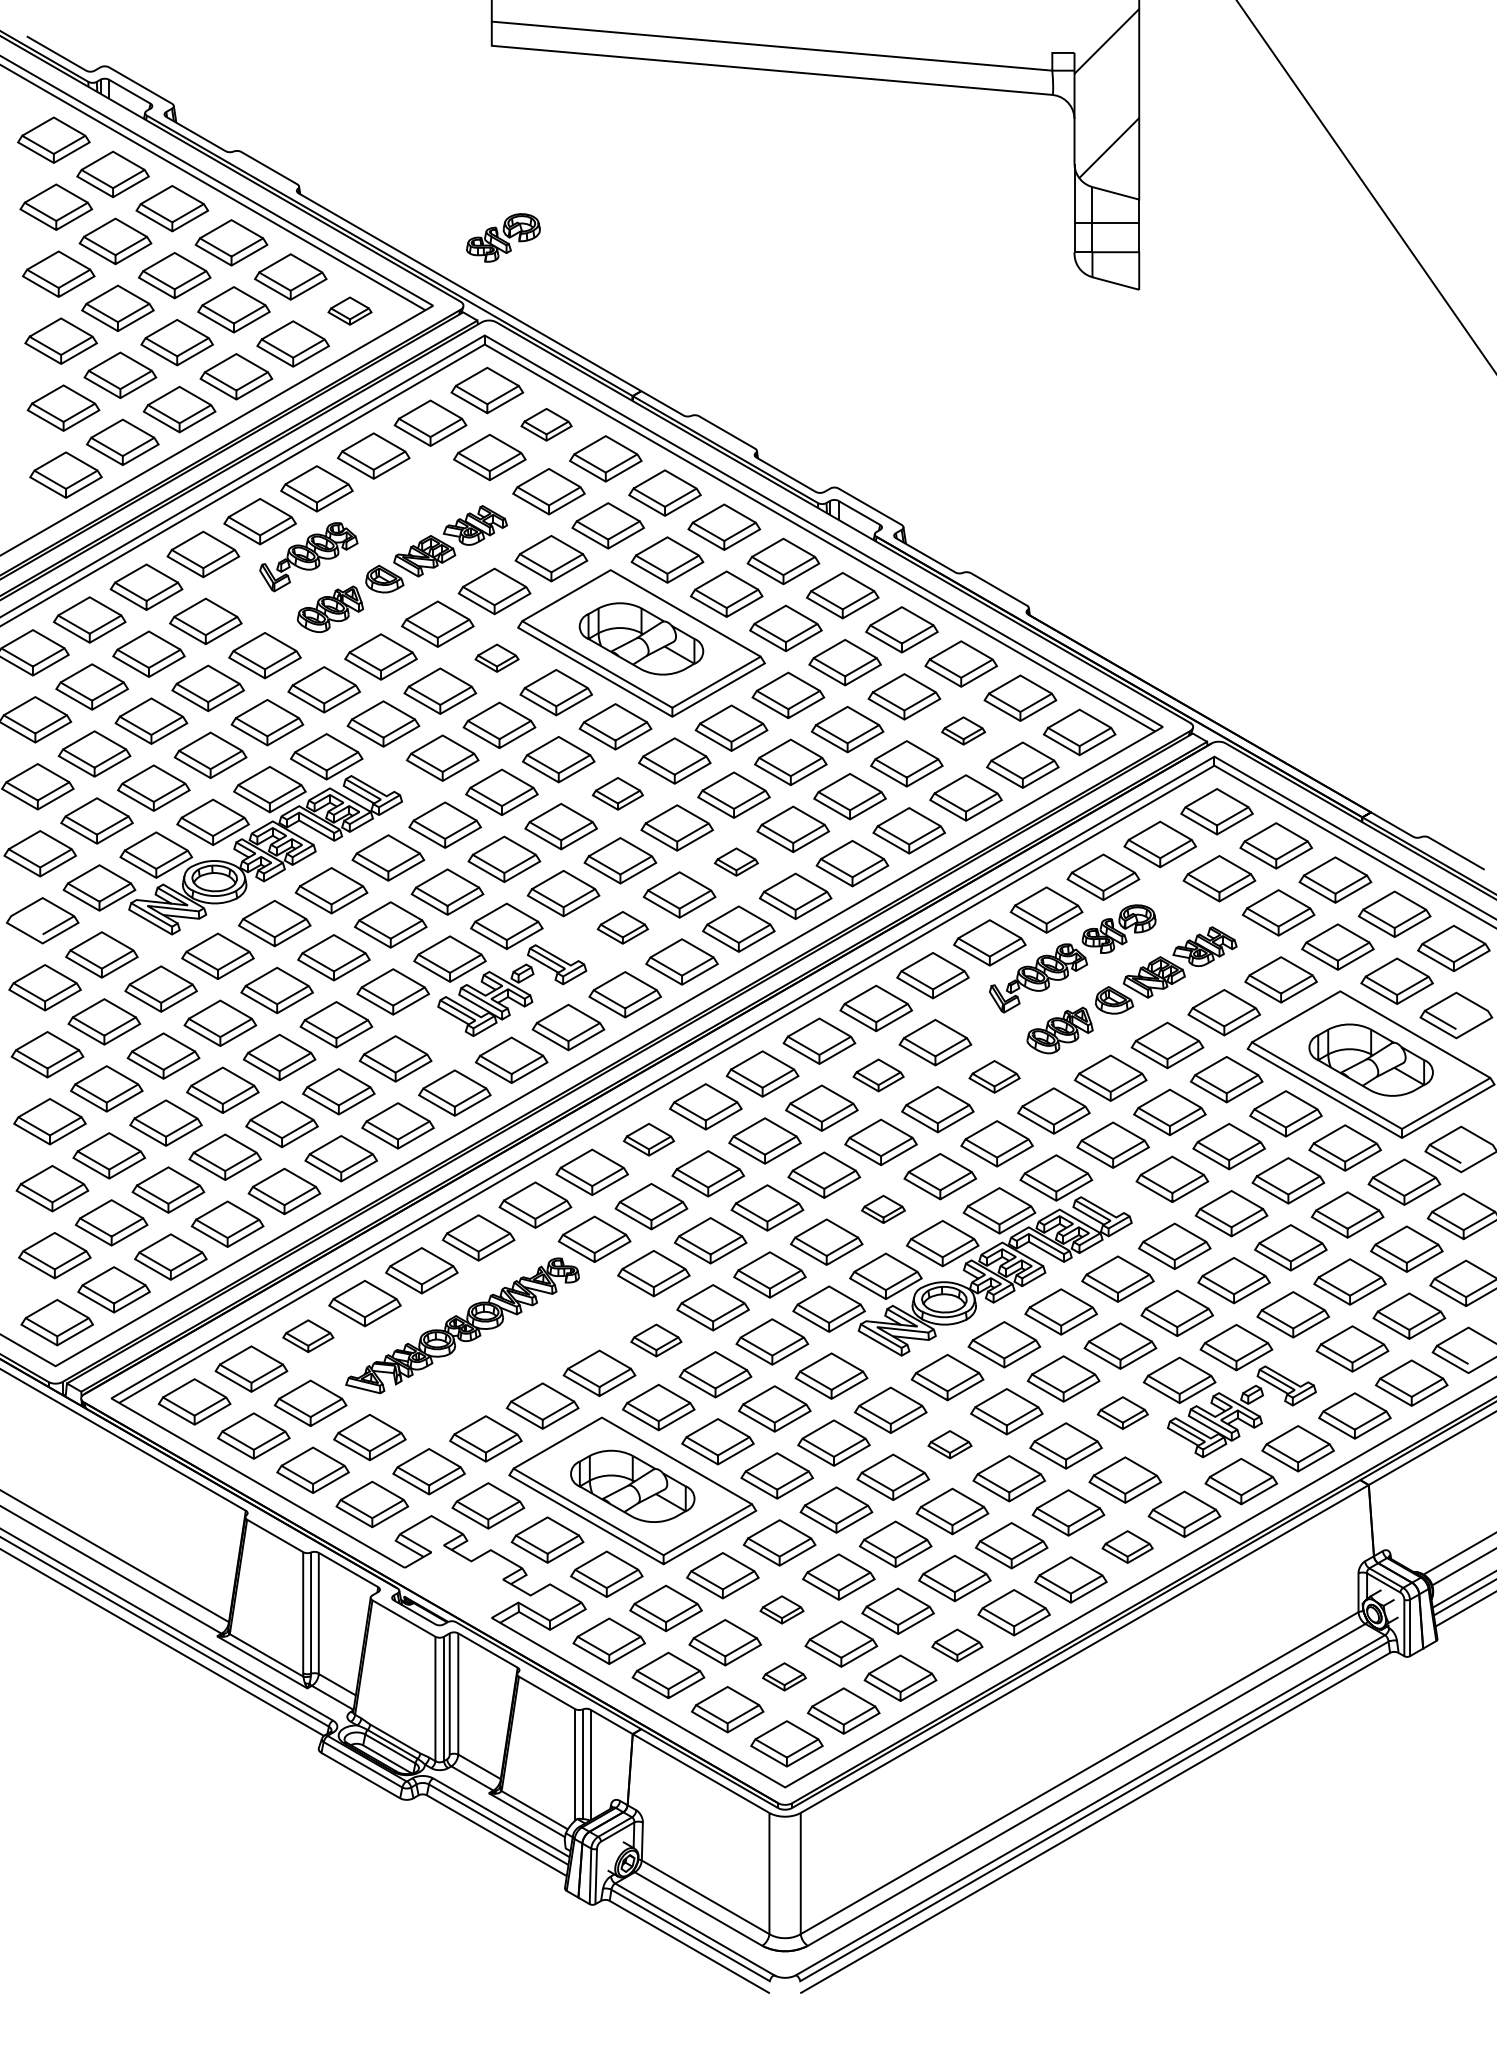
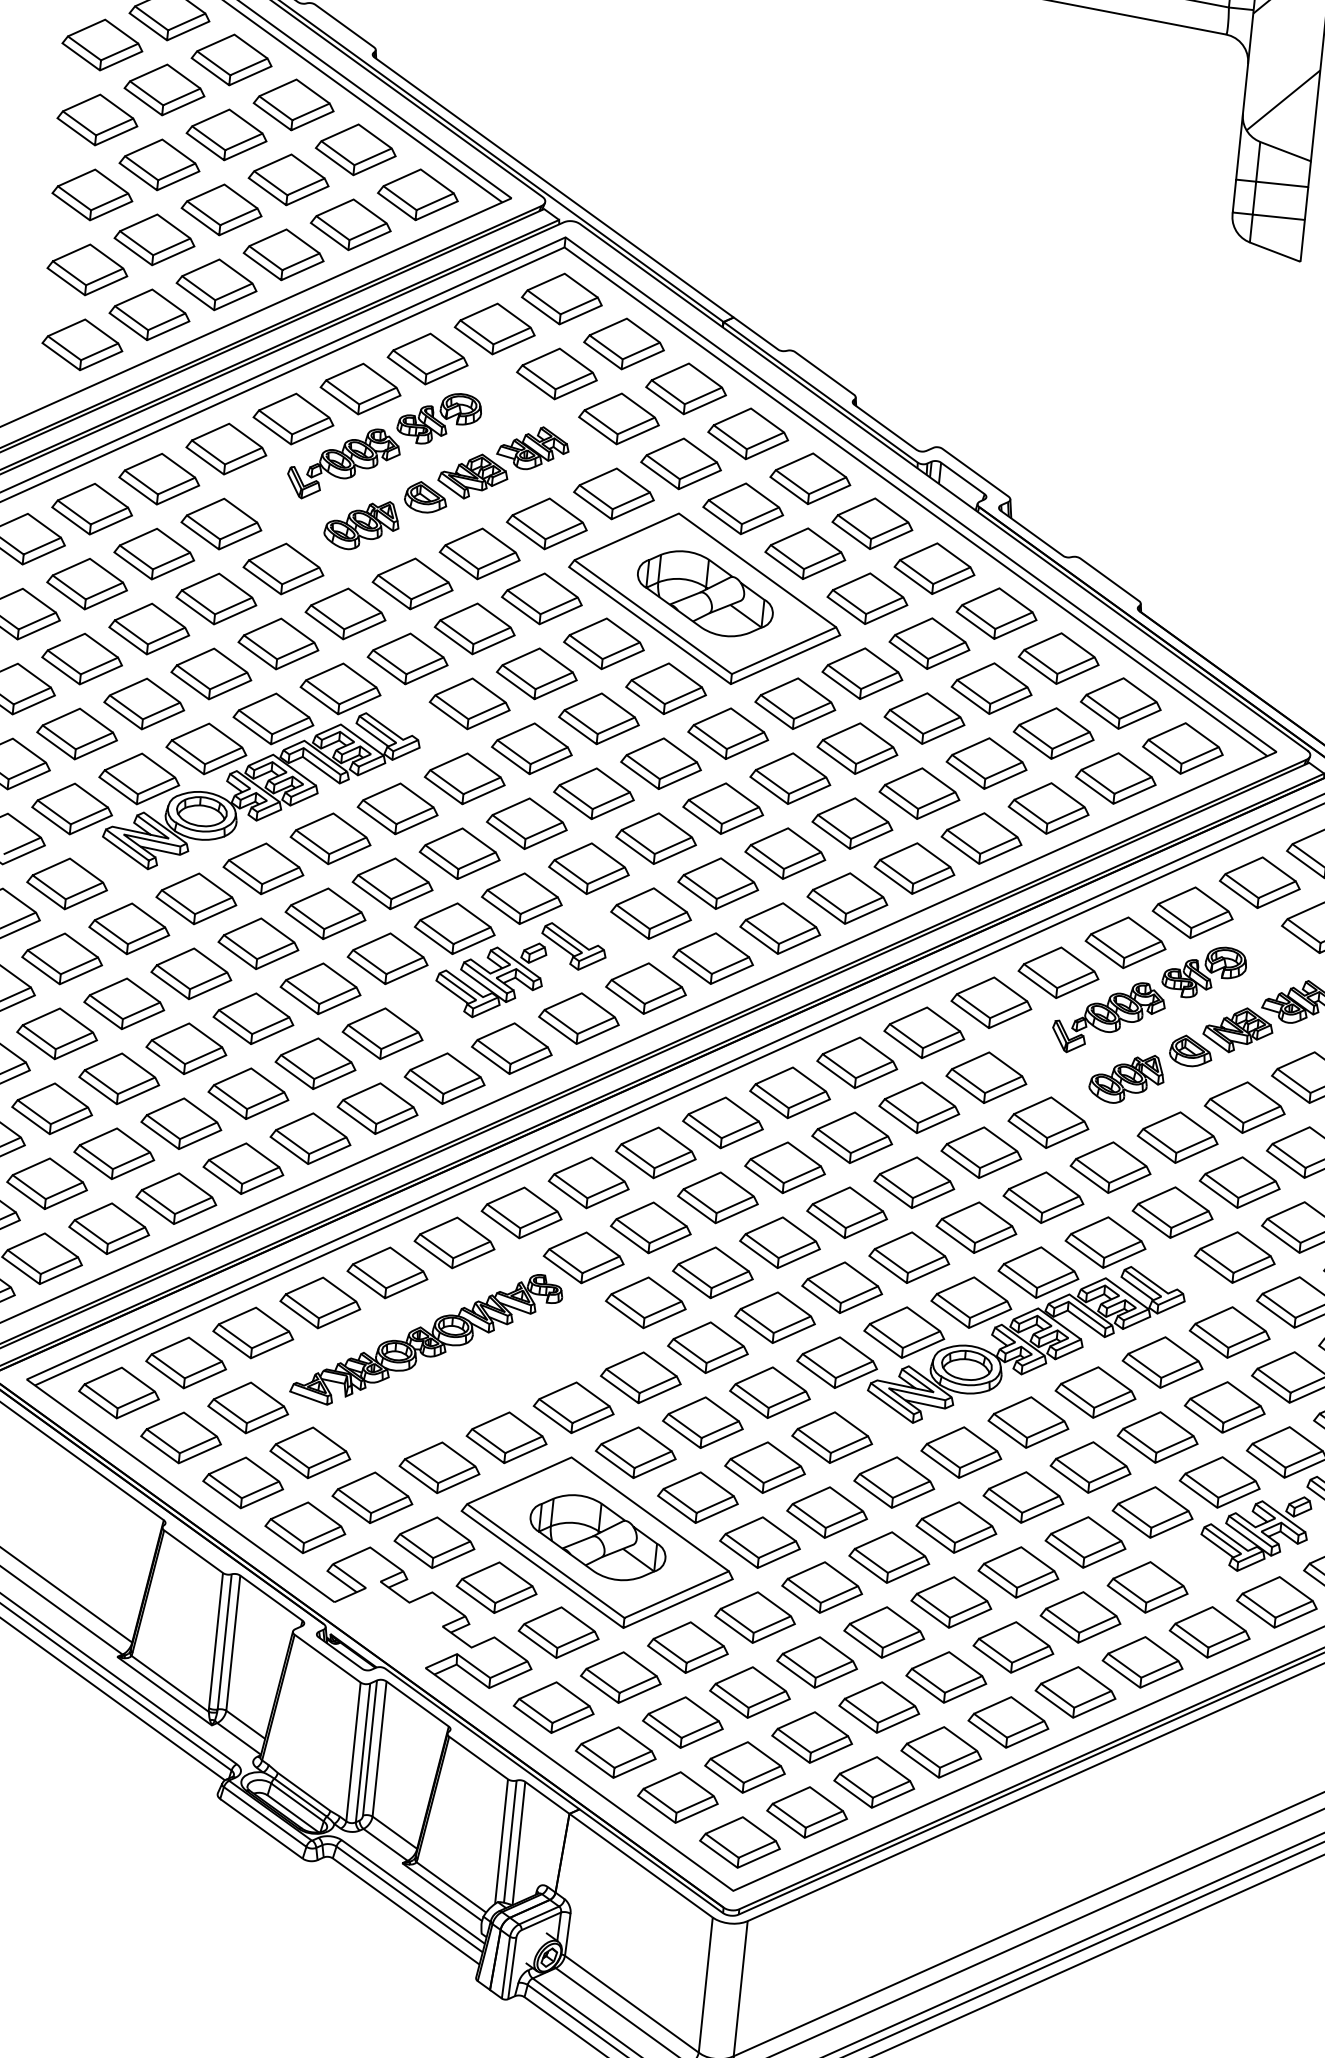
part: (503, 237) -> (439, 418), moved
part: (349, 310) -> (417, 193), size x1.67
part: (546, 424) -> (624, 343), size x1.43
part: (496, 657) -> (541, 597), size x1.67
part: (963, 730) -> (1053, 732), size x1.67
part: (617, 793) -> (660, 763), size x1.43
part: (736, 861) -> (785, 852), size x1.67
part: (622, 927) -> (650, 913), size x1.43
part: (878, 1075) -> (919, 1107), size x1.43
part: (994, 1076) -> (1048, 1122), size x1.43
part: (648, 1139) -> (655, 1152), size x1.43
part: (883, 1209) -> (909, 1257), size x1.67
part: (308, 1335) -> (253, 1332), size x1.43
part: (656, 1340) -> (641, 1377), size x1.43
part: (1122, 1412) -> (1152, 1511), size x1.43
part: (949, 1444) -> (955, 1527), size x1.67
part: (1127, 1546) -> (1142, 1661), size x1.43
part: (781, 1609) -> (749, 1692), size x1.67
part: (957, 1645) -> (941, 1752), size x1.43
part: (784, 1676) -> (745, 1767), size x1.67

